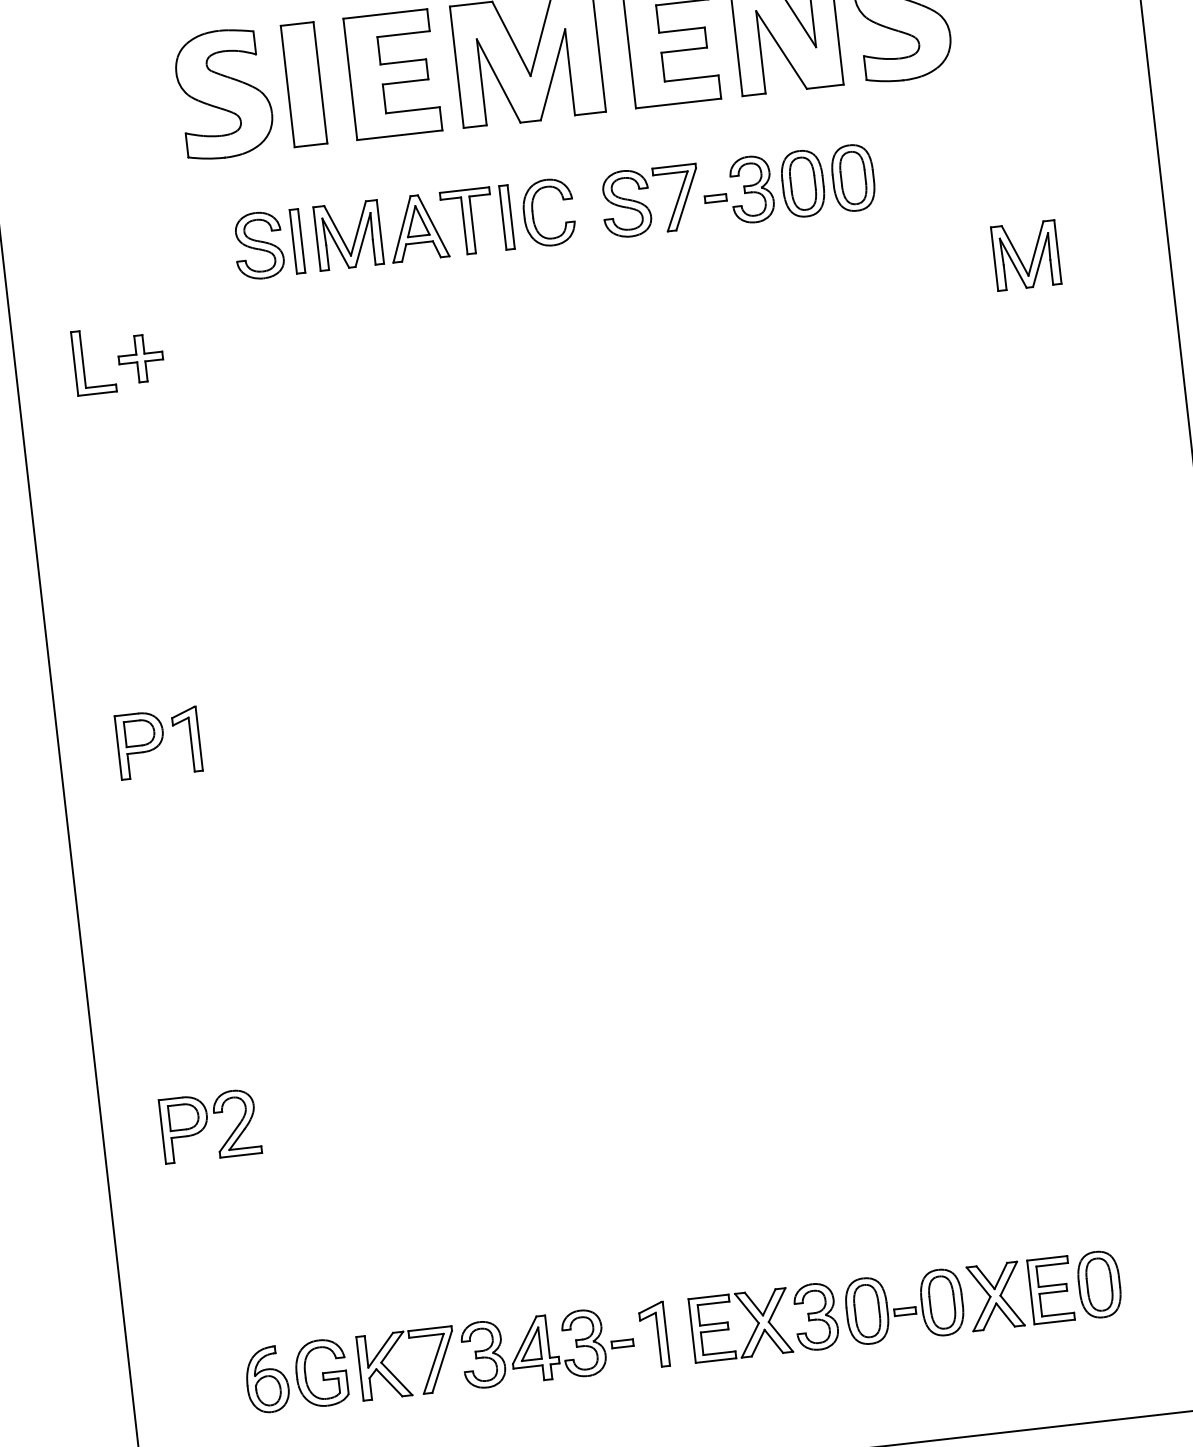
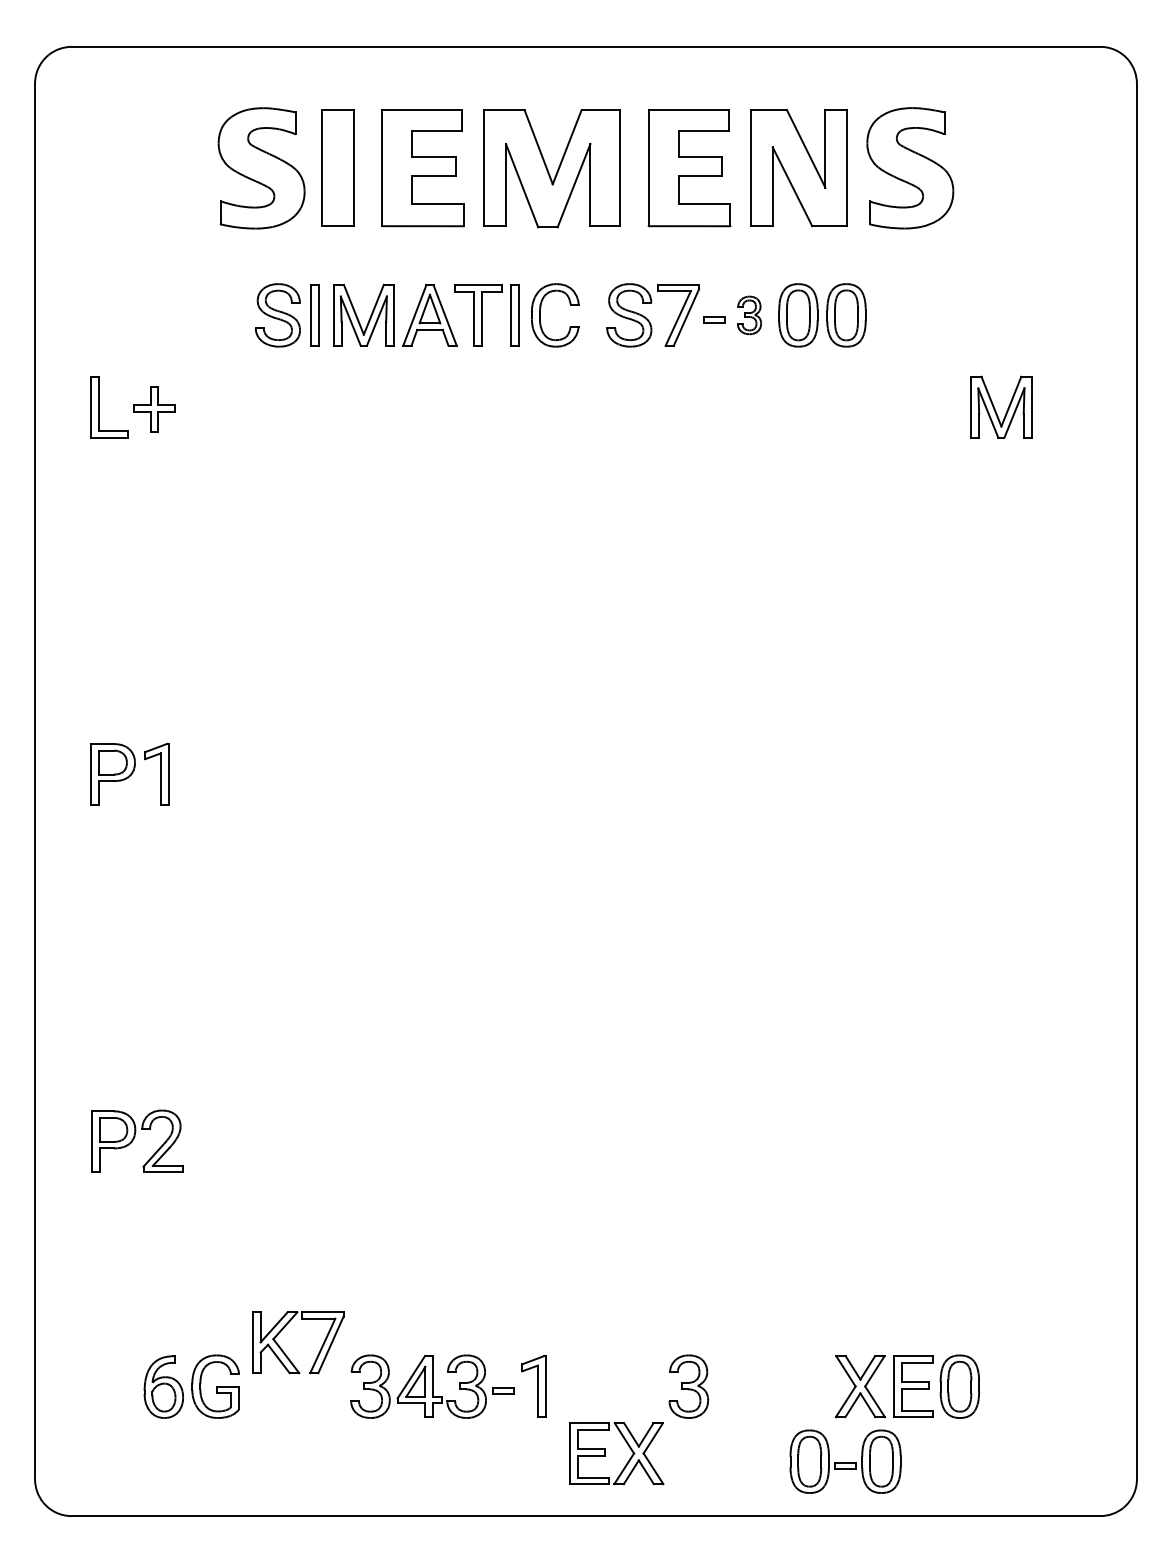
part: (751, 189) -> (749, 315), size x0.6
part: (904, 1306) -> (845, 1461), moved
part: (728, 1326) -> (605, 1453), moved
part: (396, 1377) -> (286, 1354), moved

